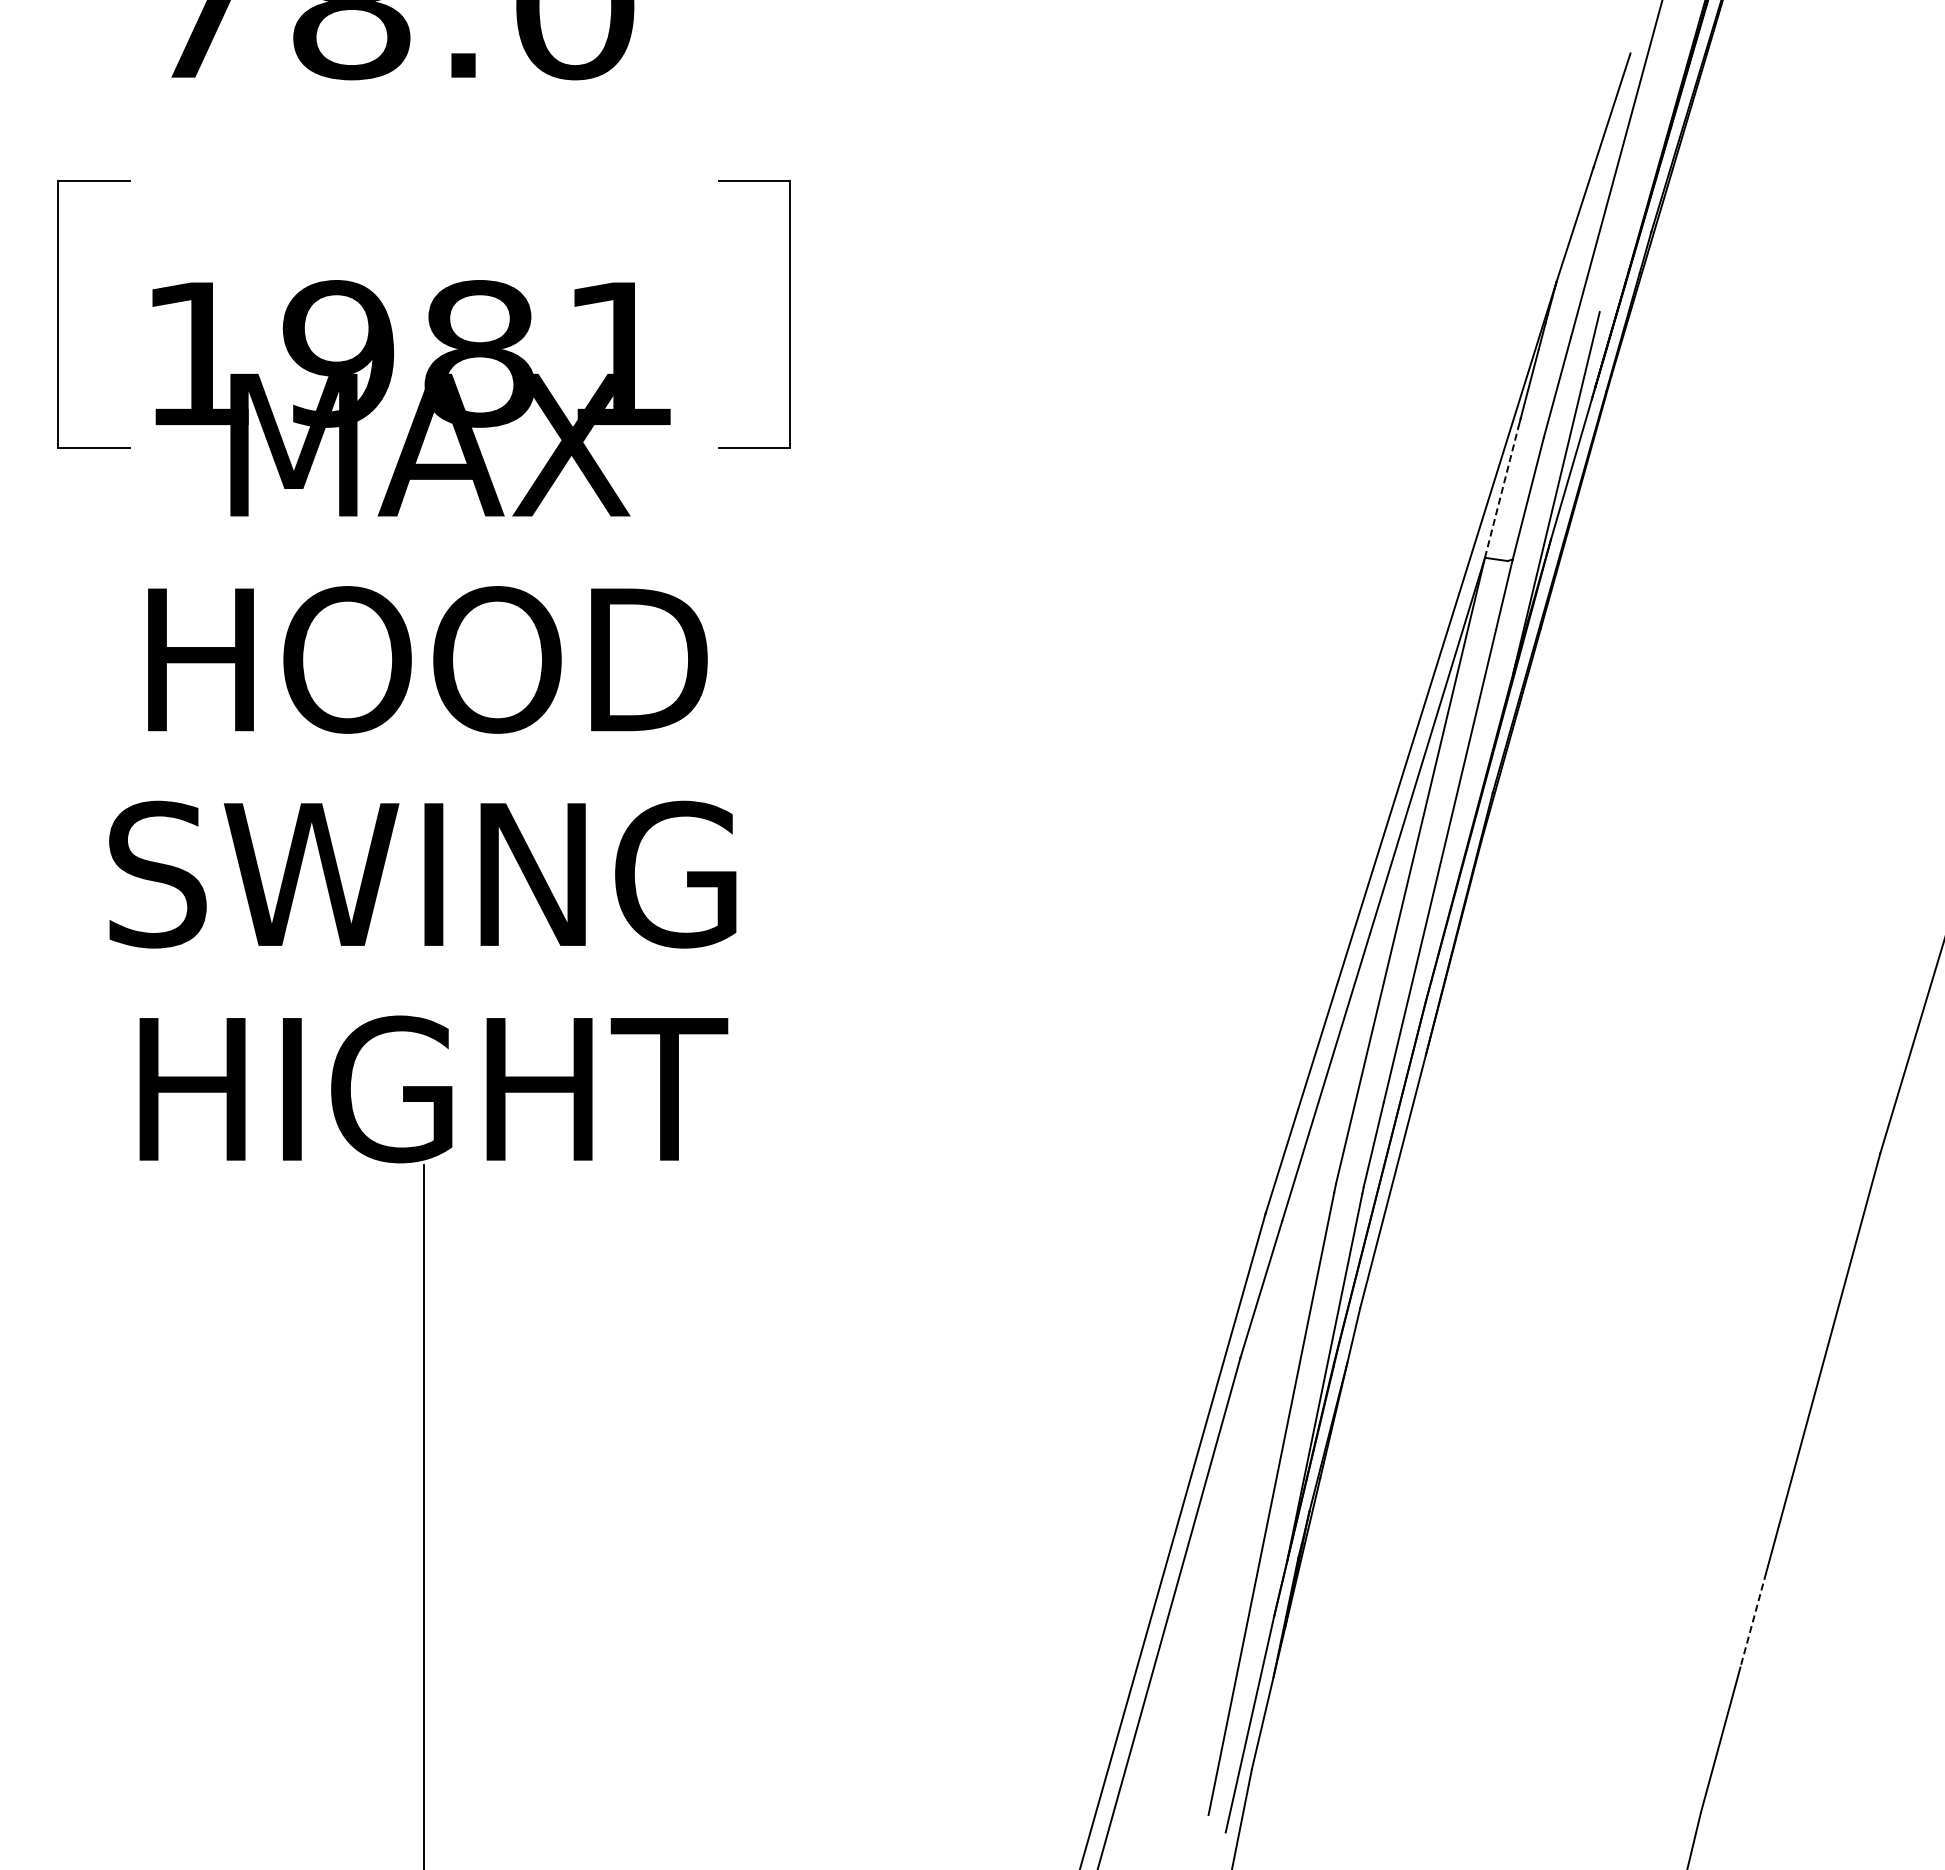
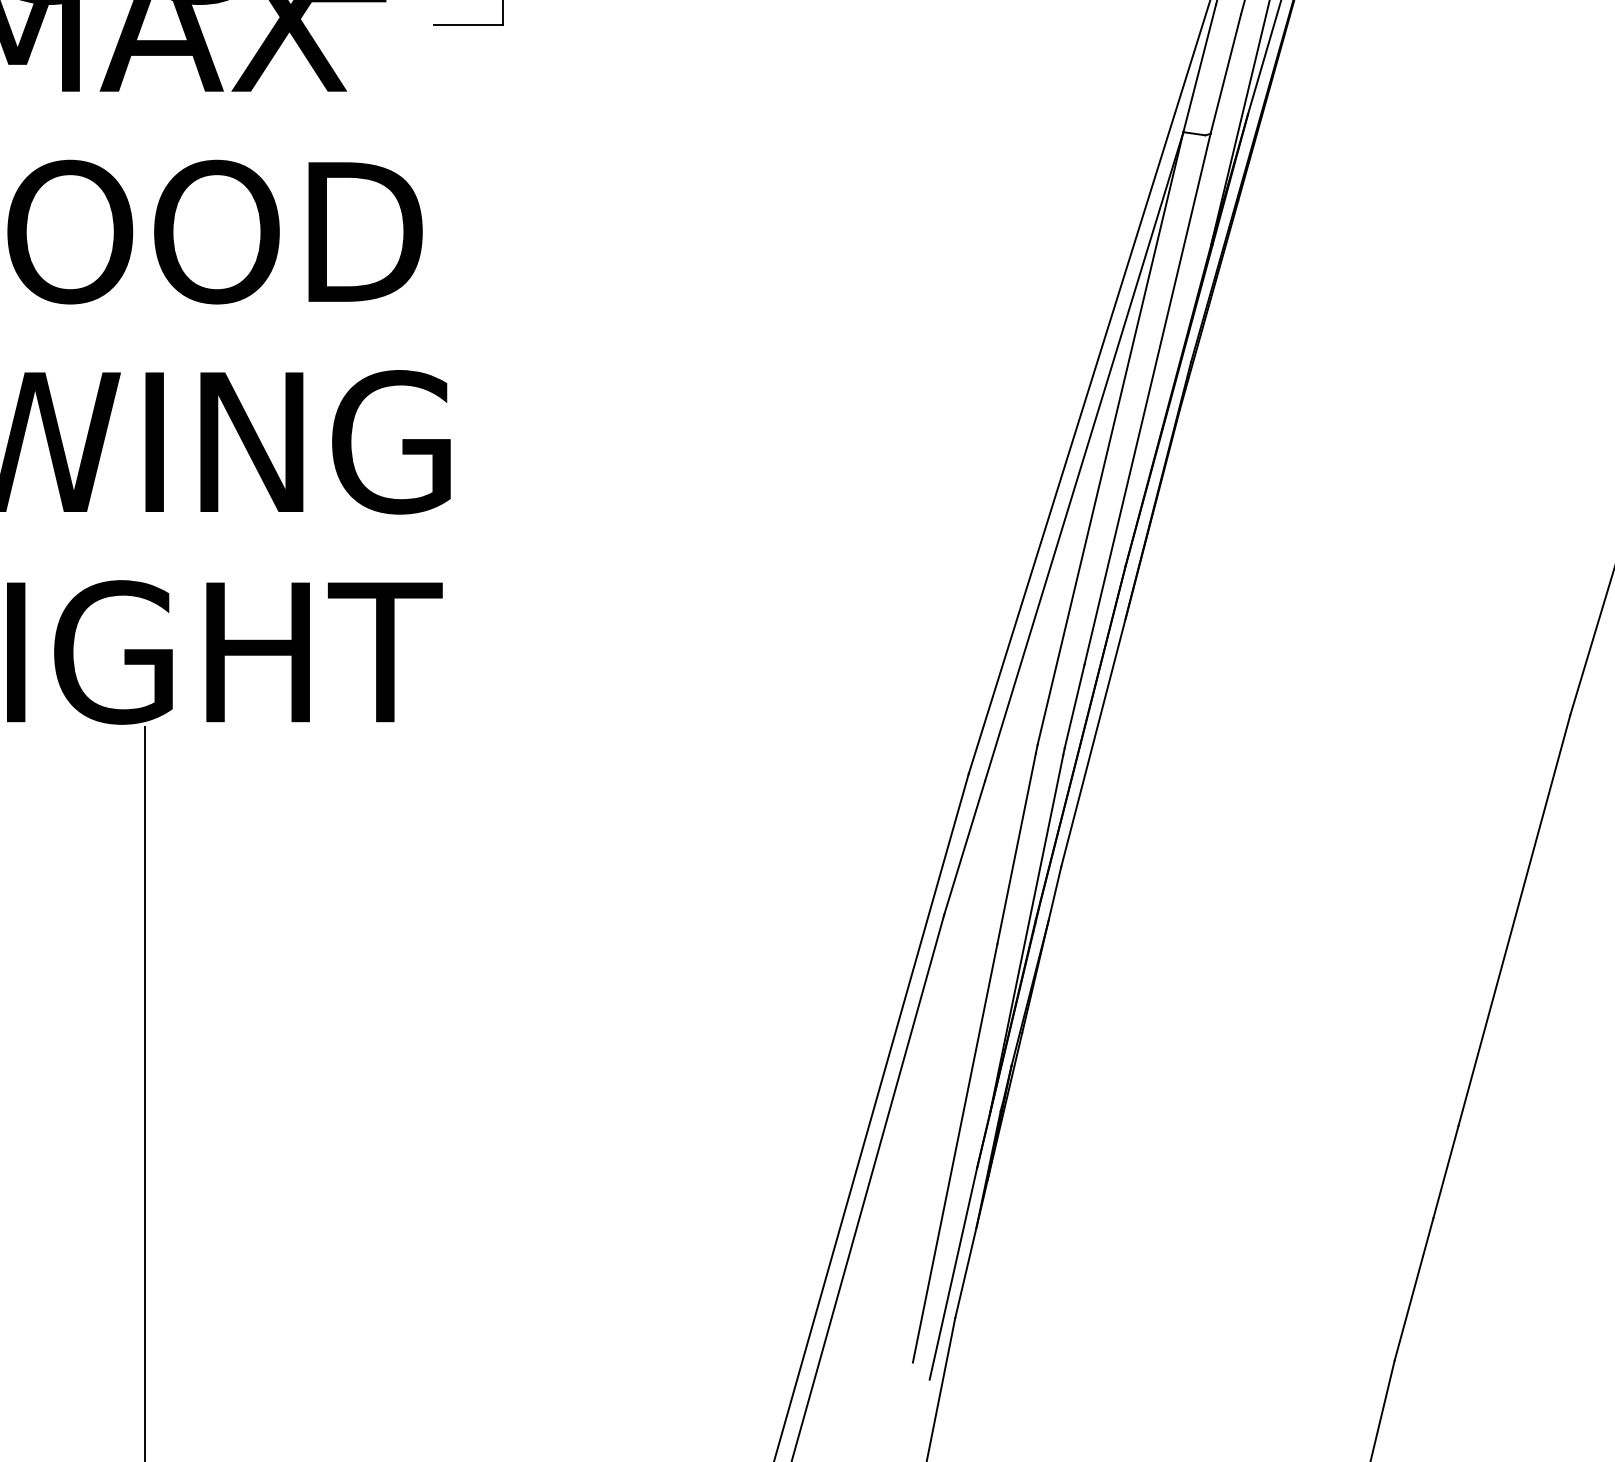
line: (1501, 492) -> (1199, 68), dashed -> solid
line: (1753, 1620) -> (1446, 1172), dashed -> solid

